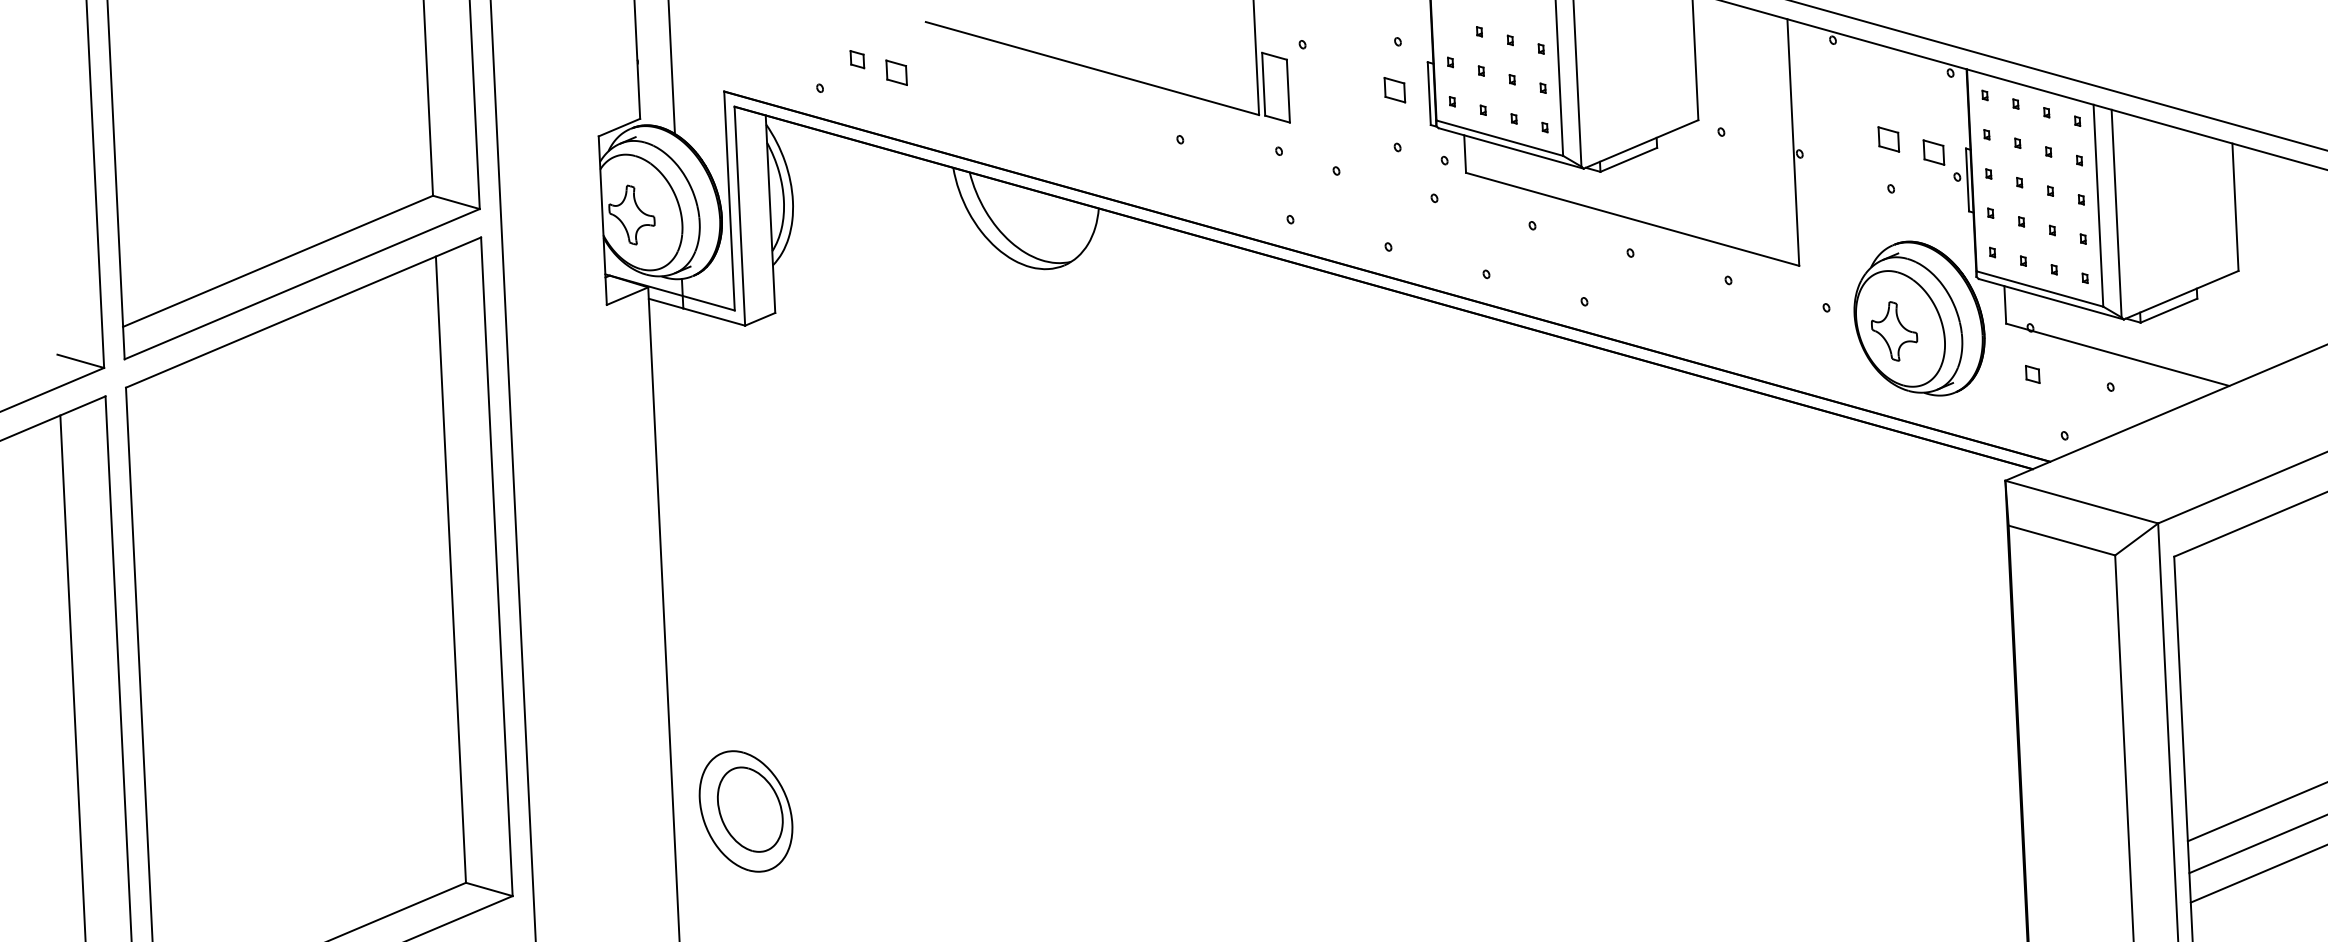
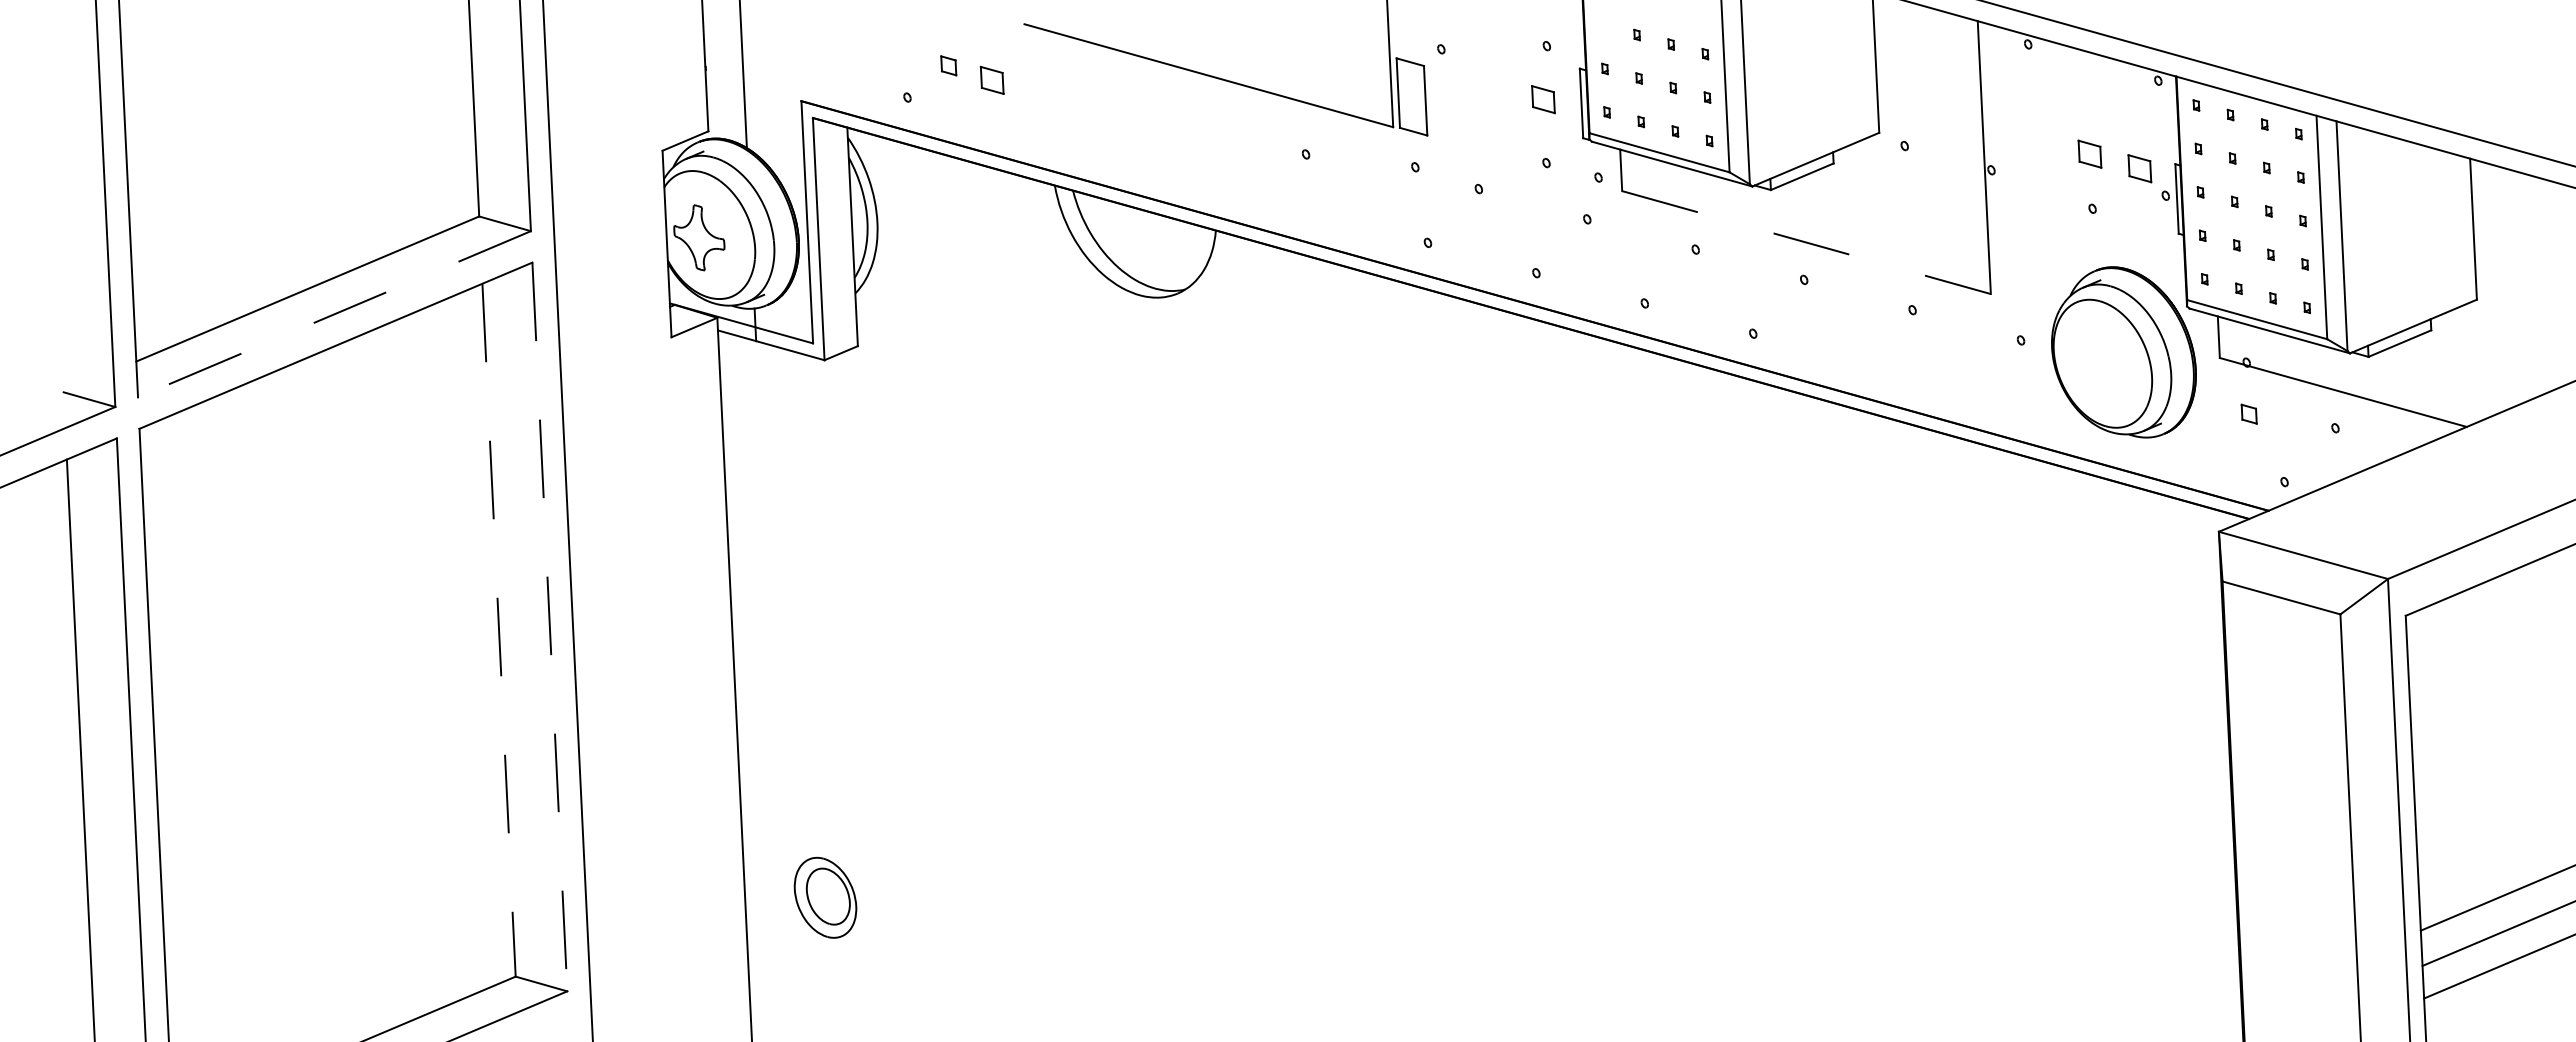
line: (1633, 219) -> (1807, 242), solid -> dashed
line: (302, 284) -> (334, 314), solid -> dashed
part: (1894, 331) -> (2096, 366), removed
line: (496, 566) -> (549, 626), solid -> dashed
line: (451, 569) -> (499, 630), solid -> dashed
part: (745, 811) -> (825, 897), size x0.6

